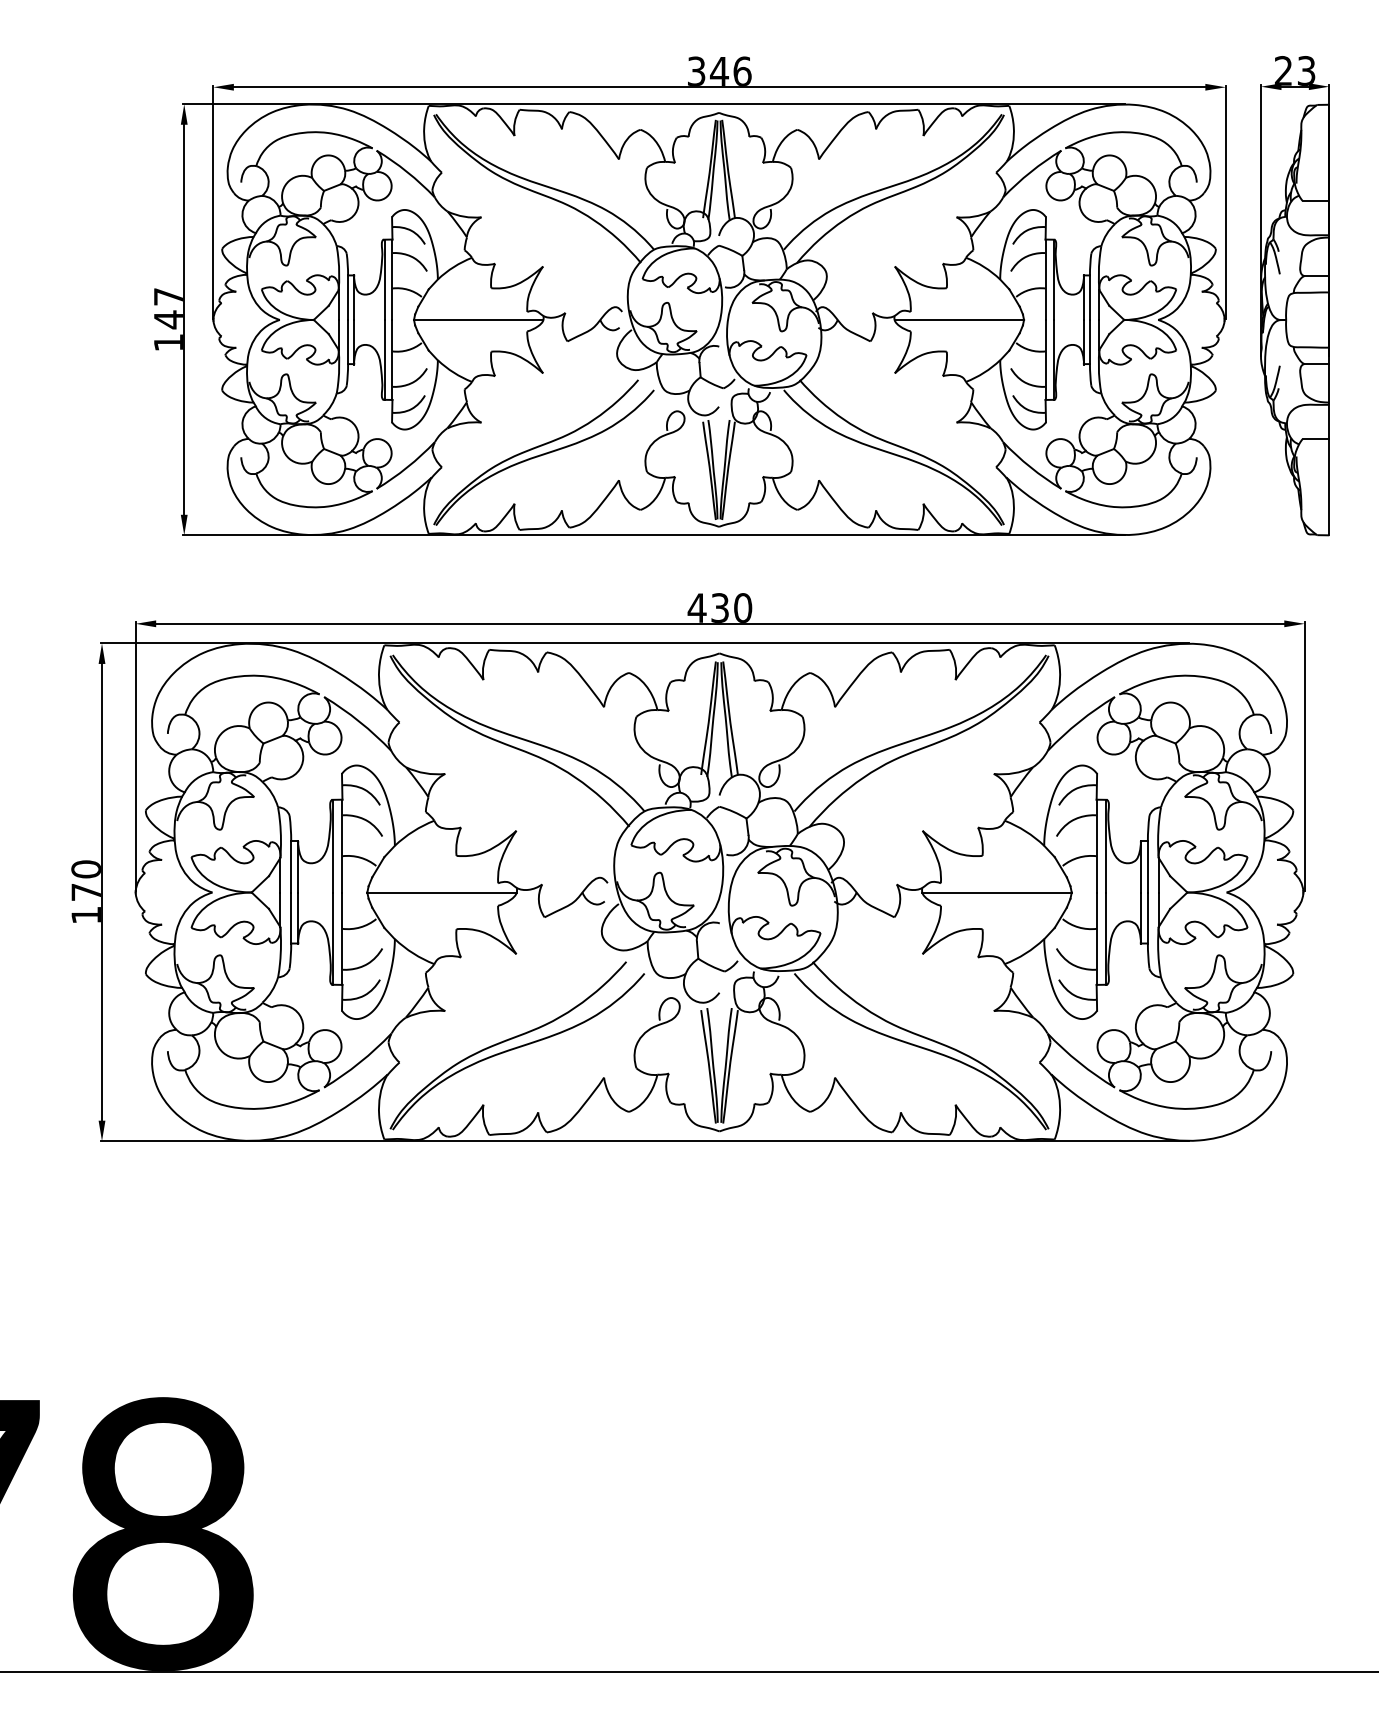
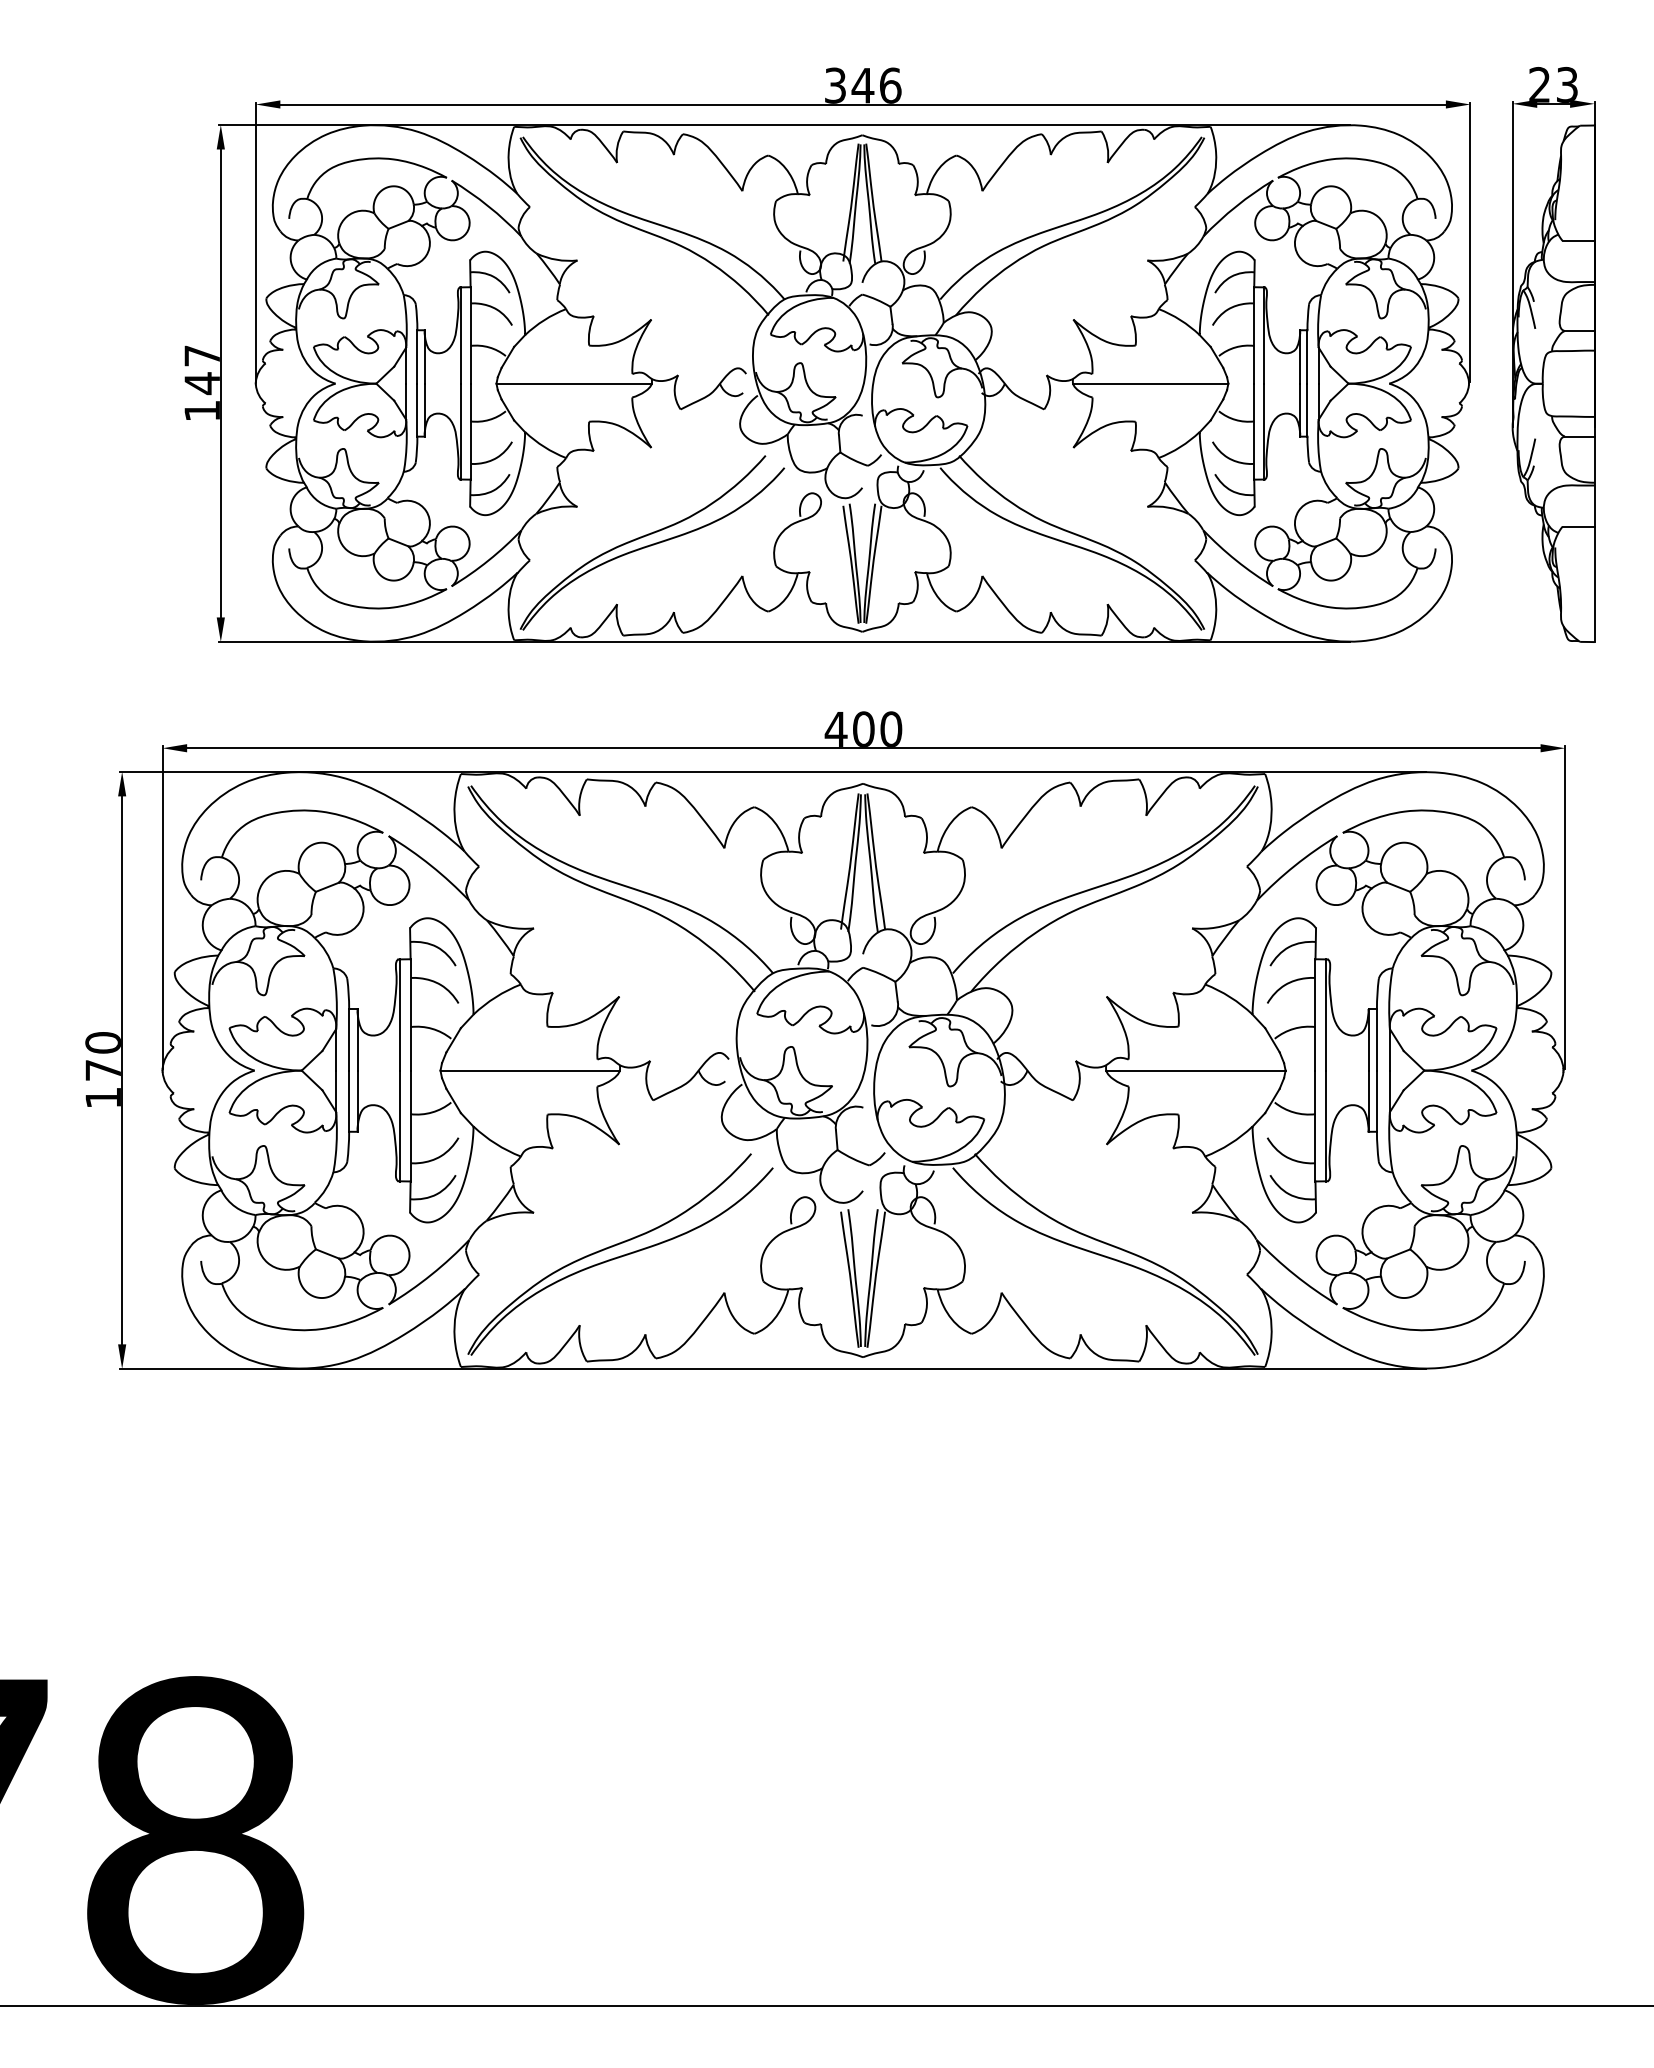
text: (719, 607) -> (863, 728), 430 -> 400

